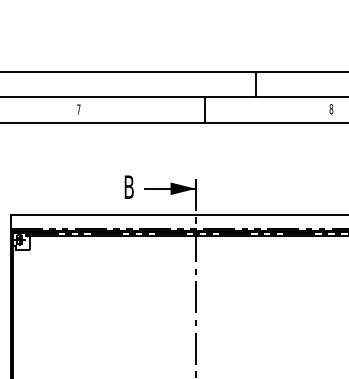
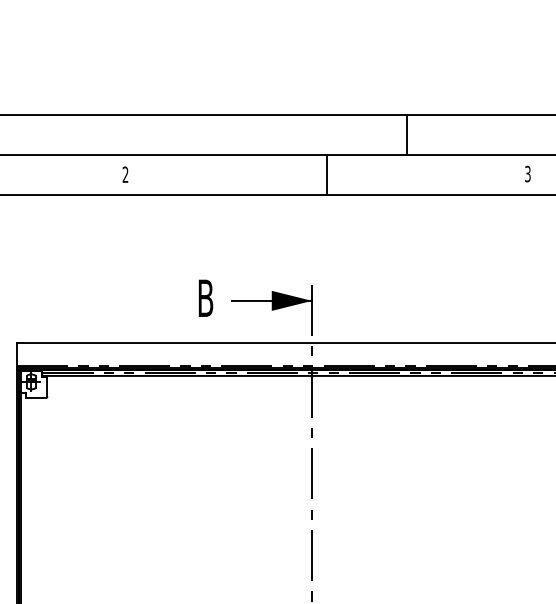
text: (78, 109) -> (125, 174), 7 -> 2
text: (331, 109) -> (528, 174), 8 -> 3

